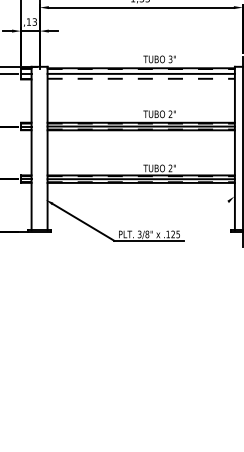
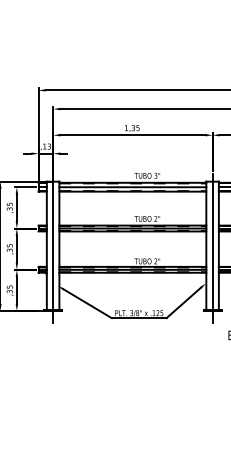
line: (140, 79) -> (132, 191), added
line: (40, 136) -> (53, 236), added
line: (205, 220) -> (183, 302), added

